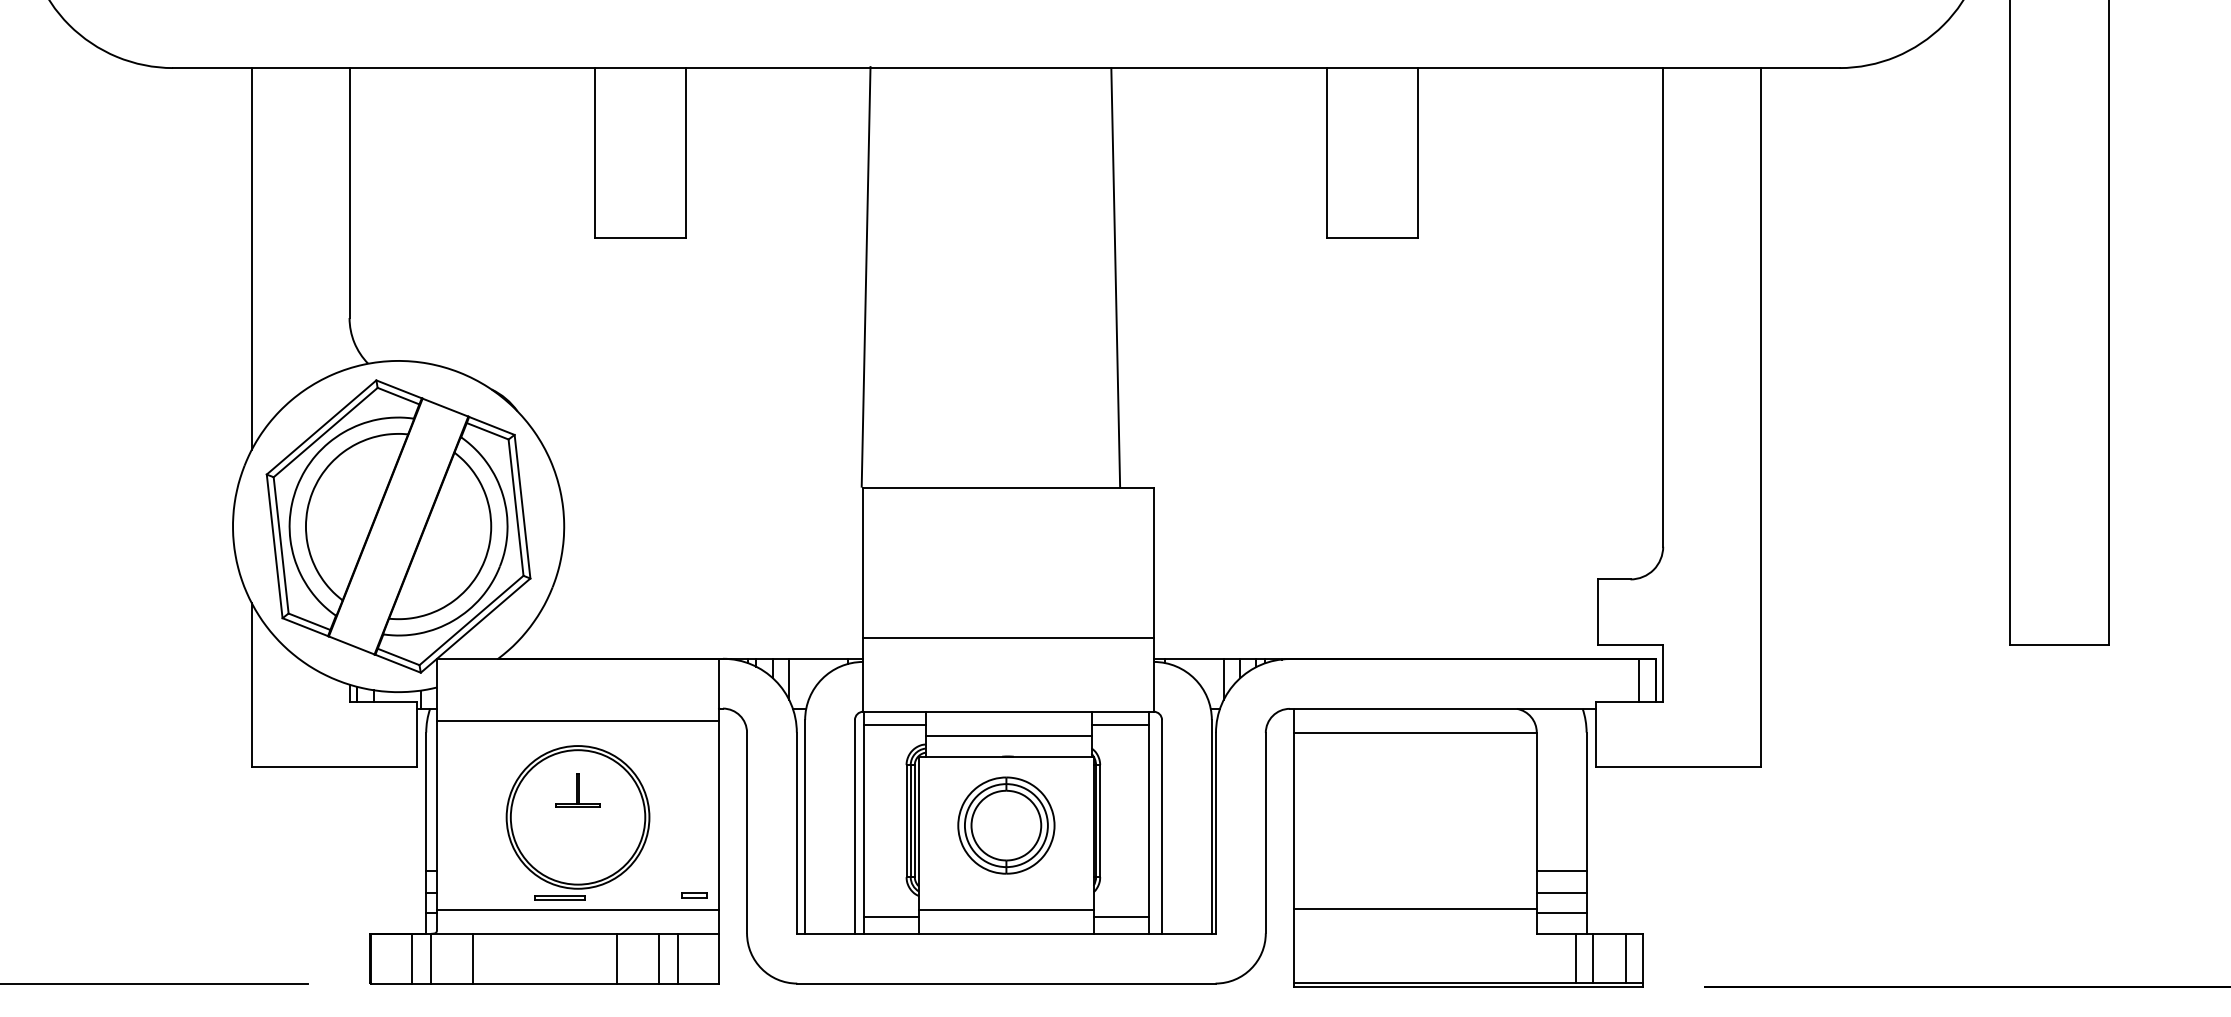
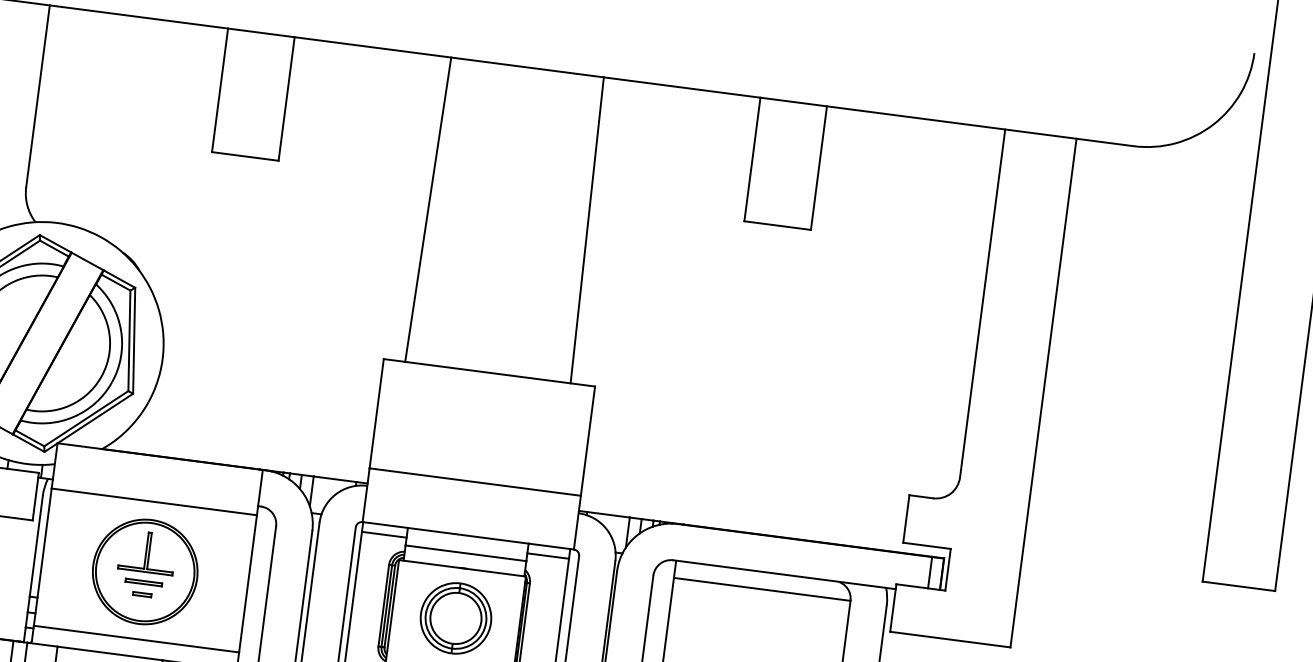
line: (865, 276) -> (427, 209), moved
part: (577, 790) -> (147, 552), size x1.67
part: (694, 895) -> (142, 594), moved
part: (559, 897) -> (143, 582), moved

